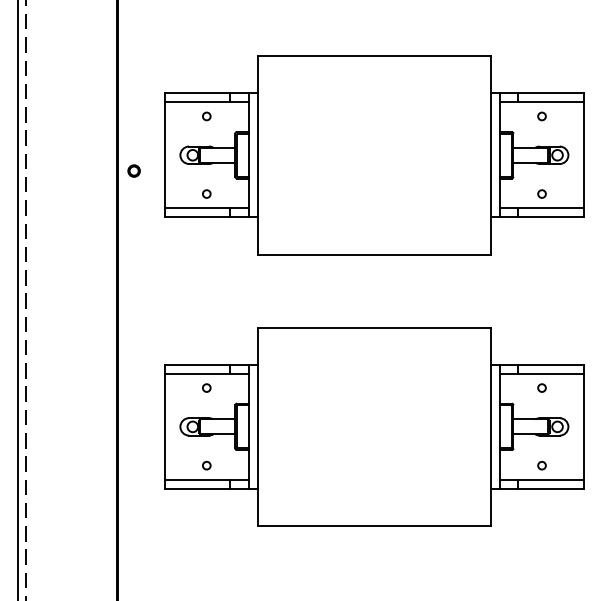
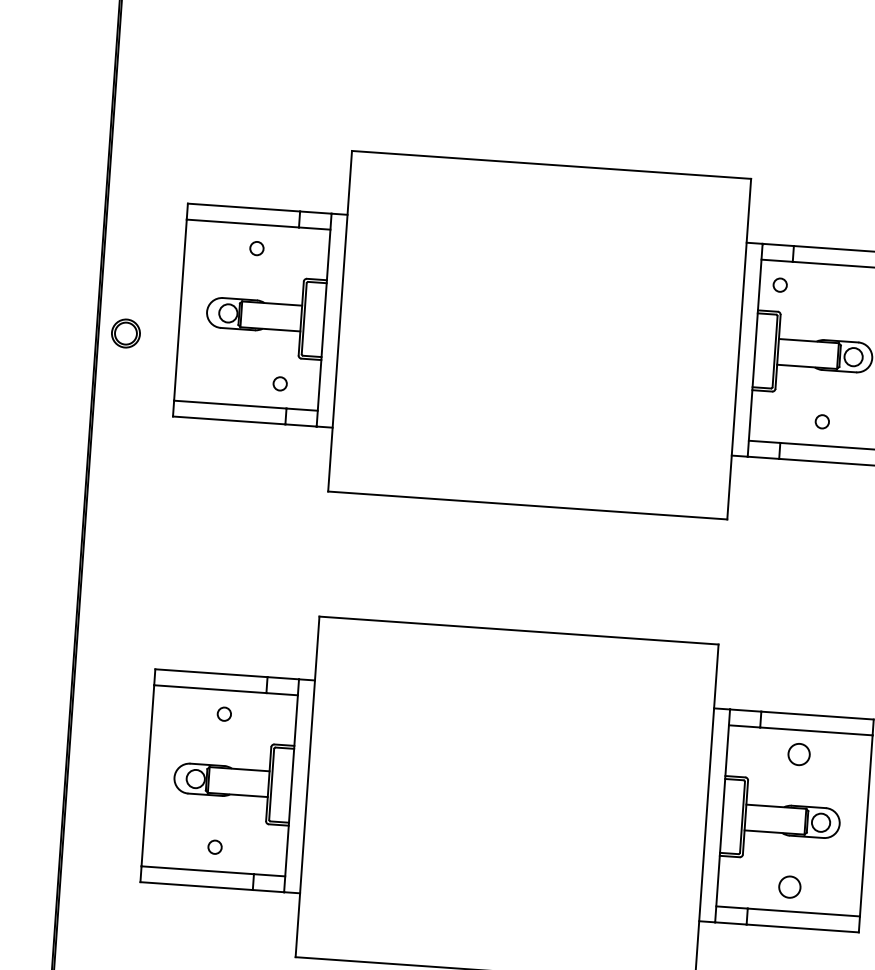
circle: (541, 116) -> (779, 285), moved
circle: (133, 170) -> (124, 332), size x1.4
circle: (206, 193) -> (279, 382), moved
circle: (541, 387) -> (798, 753), size x1.6
circle: (541, 465) -> (788, 887), size x1.6

